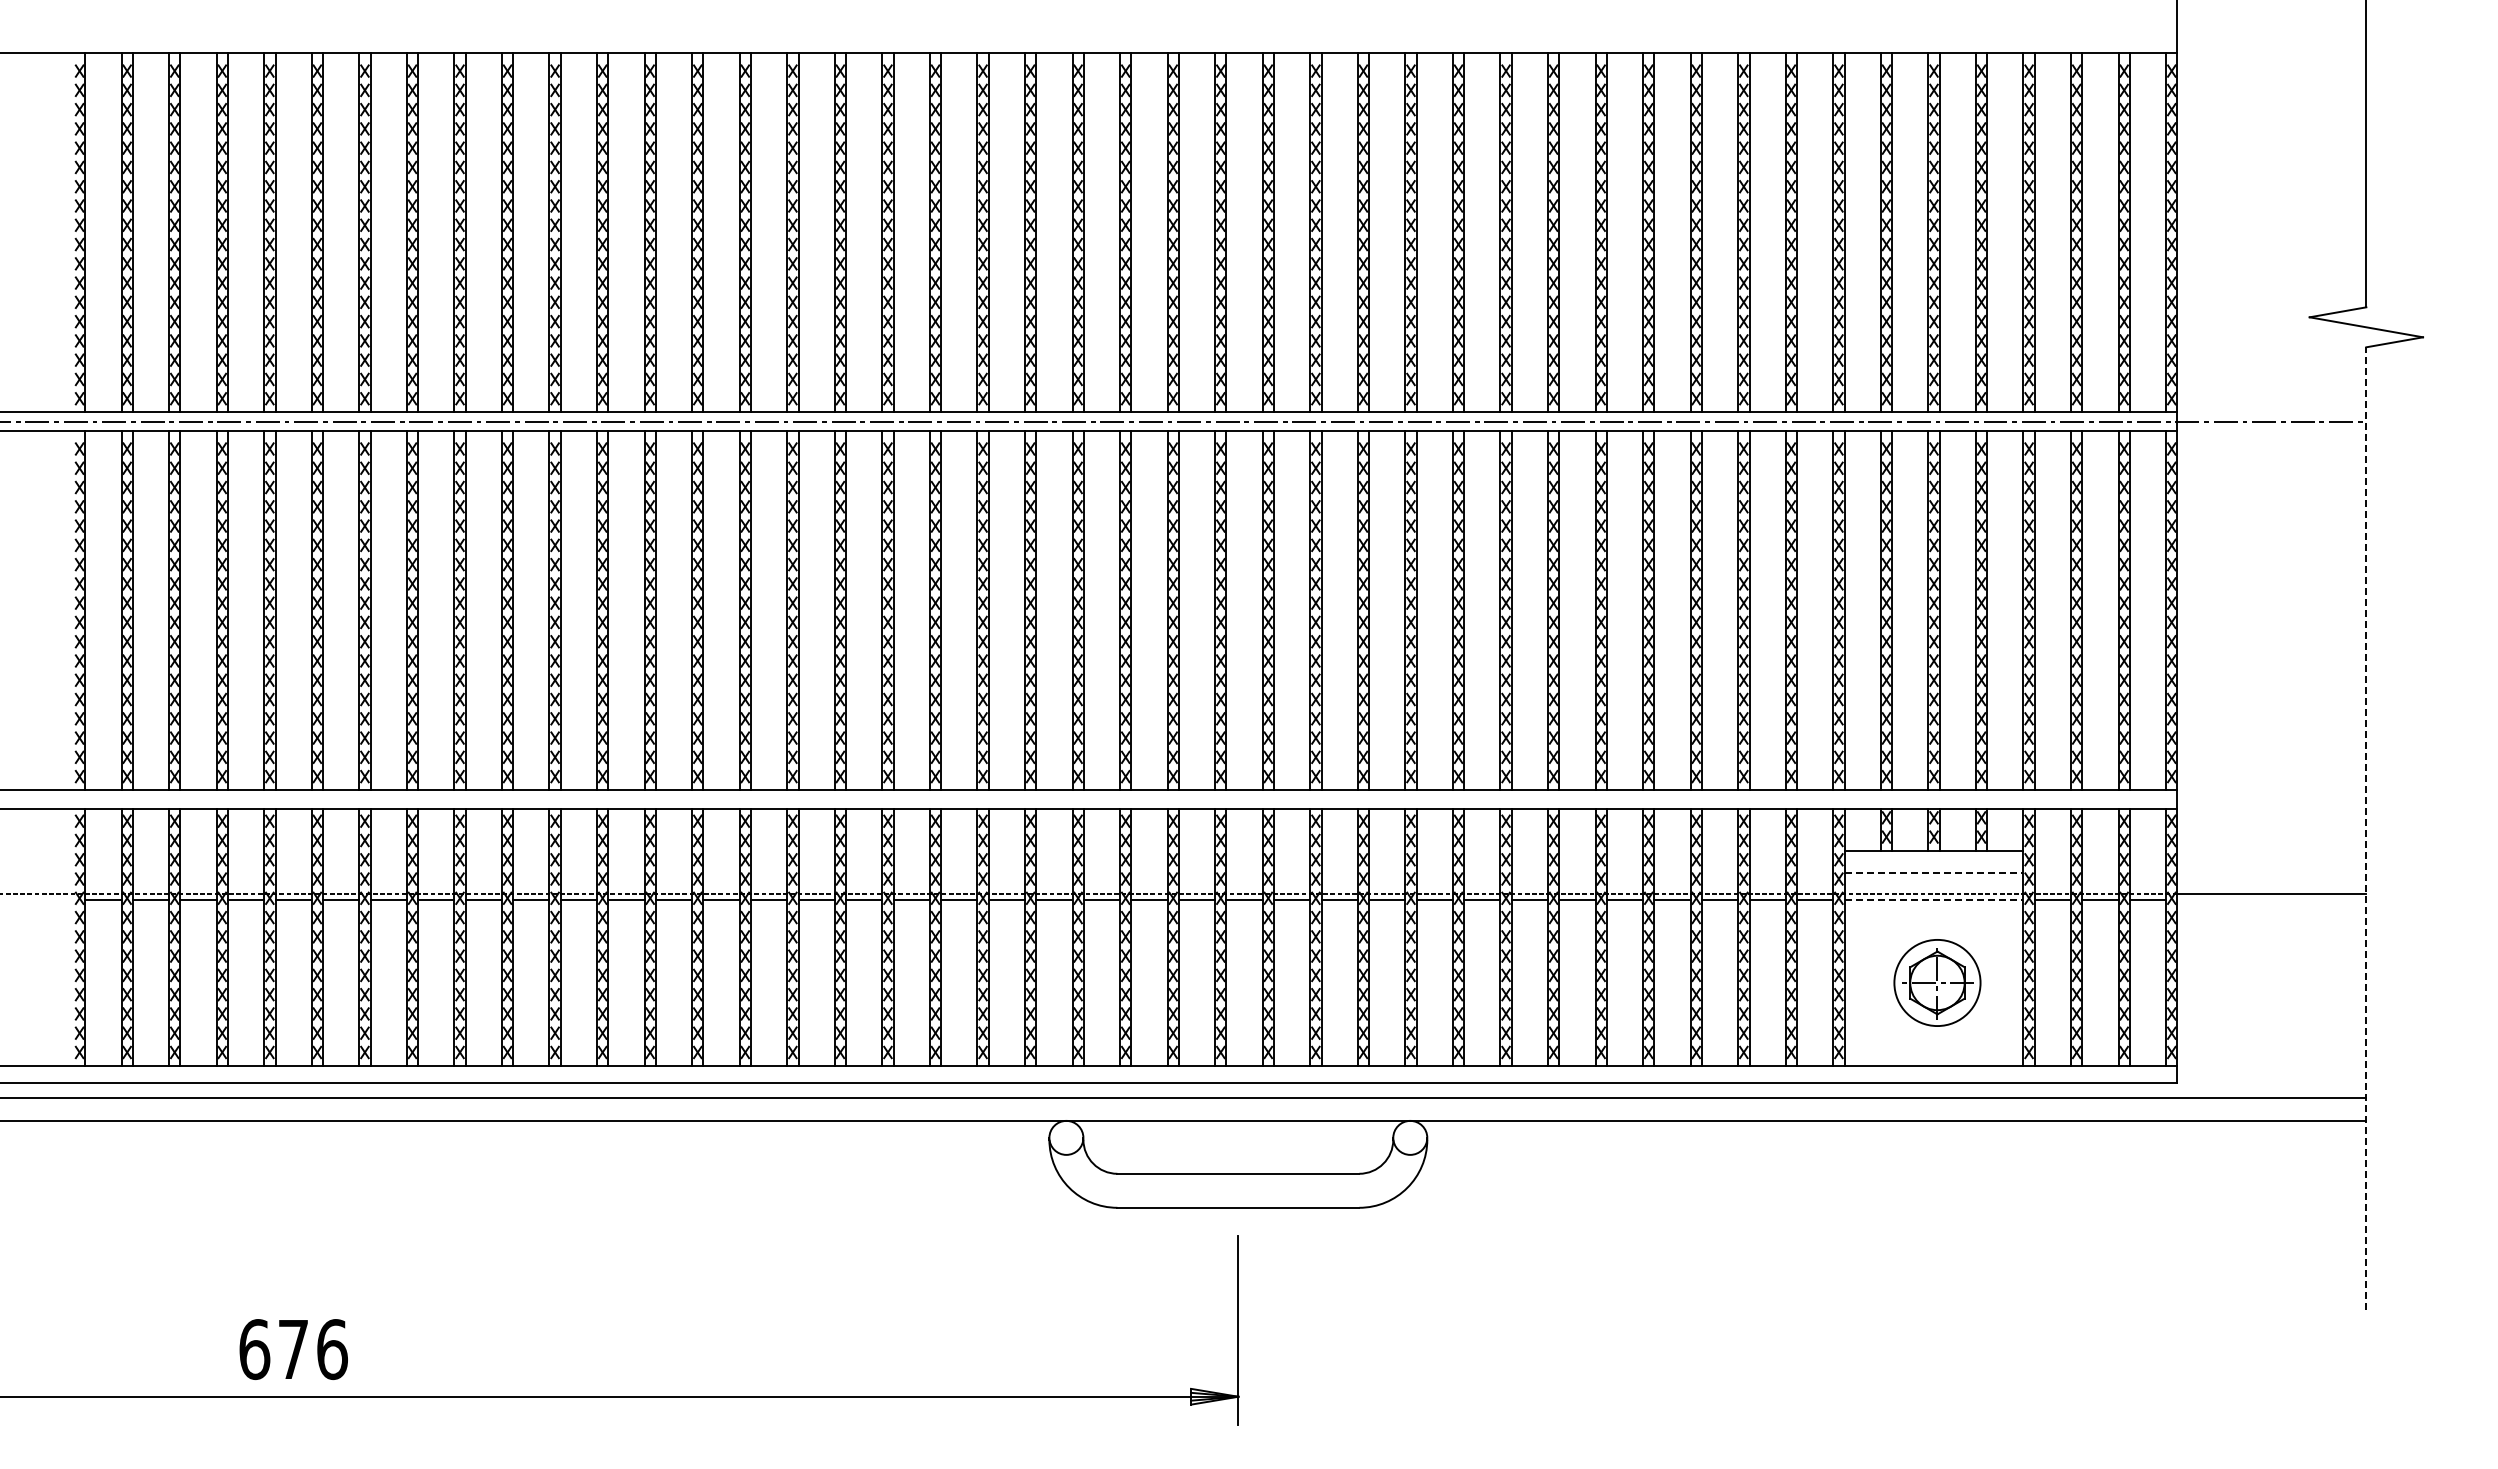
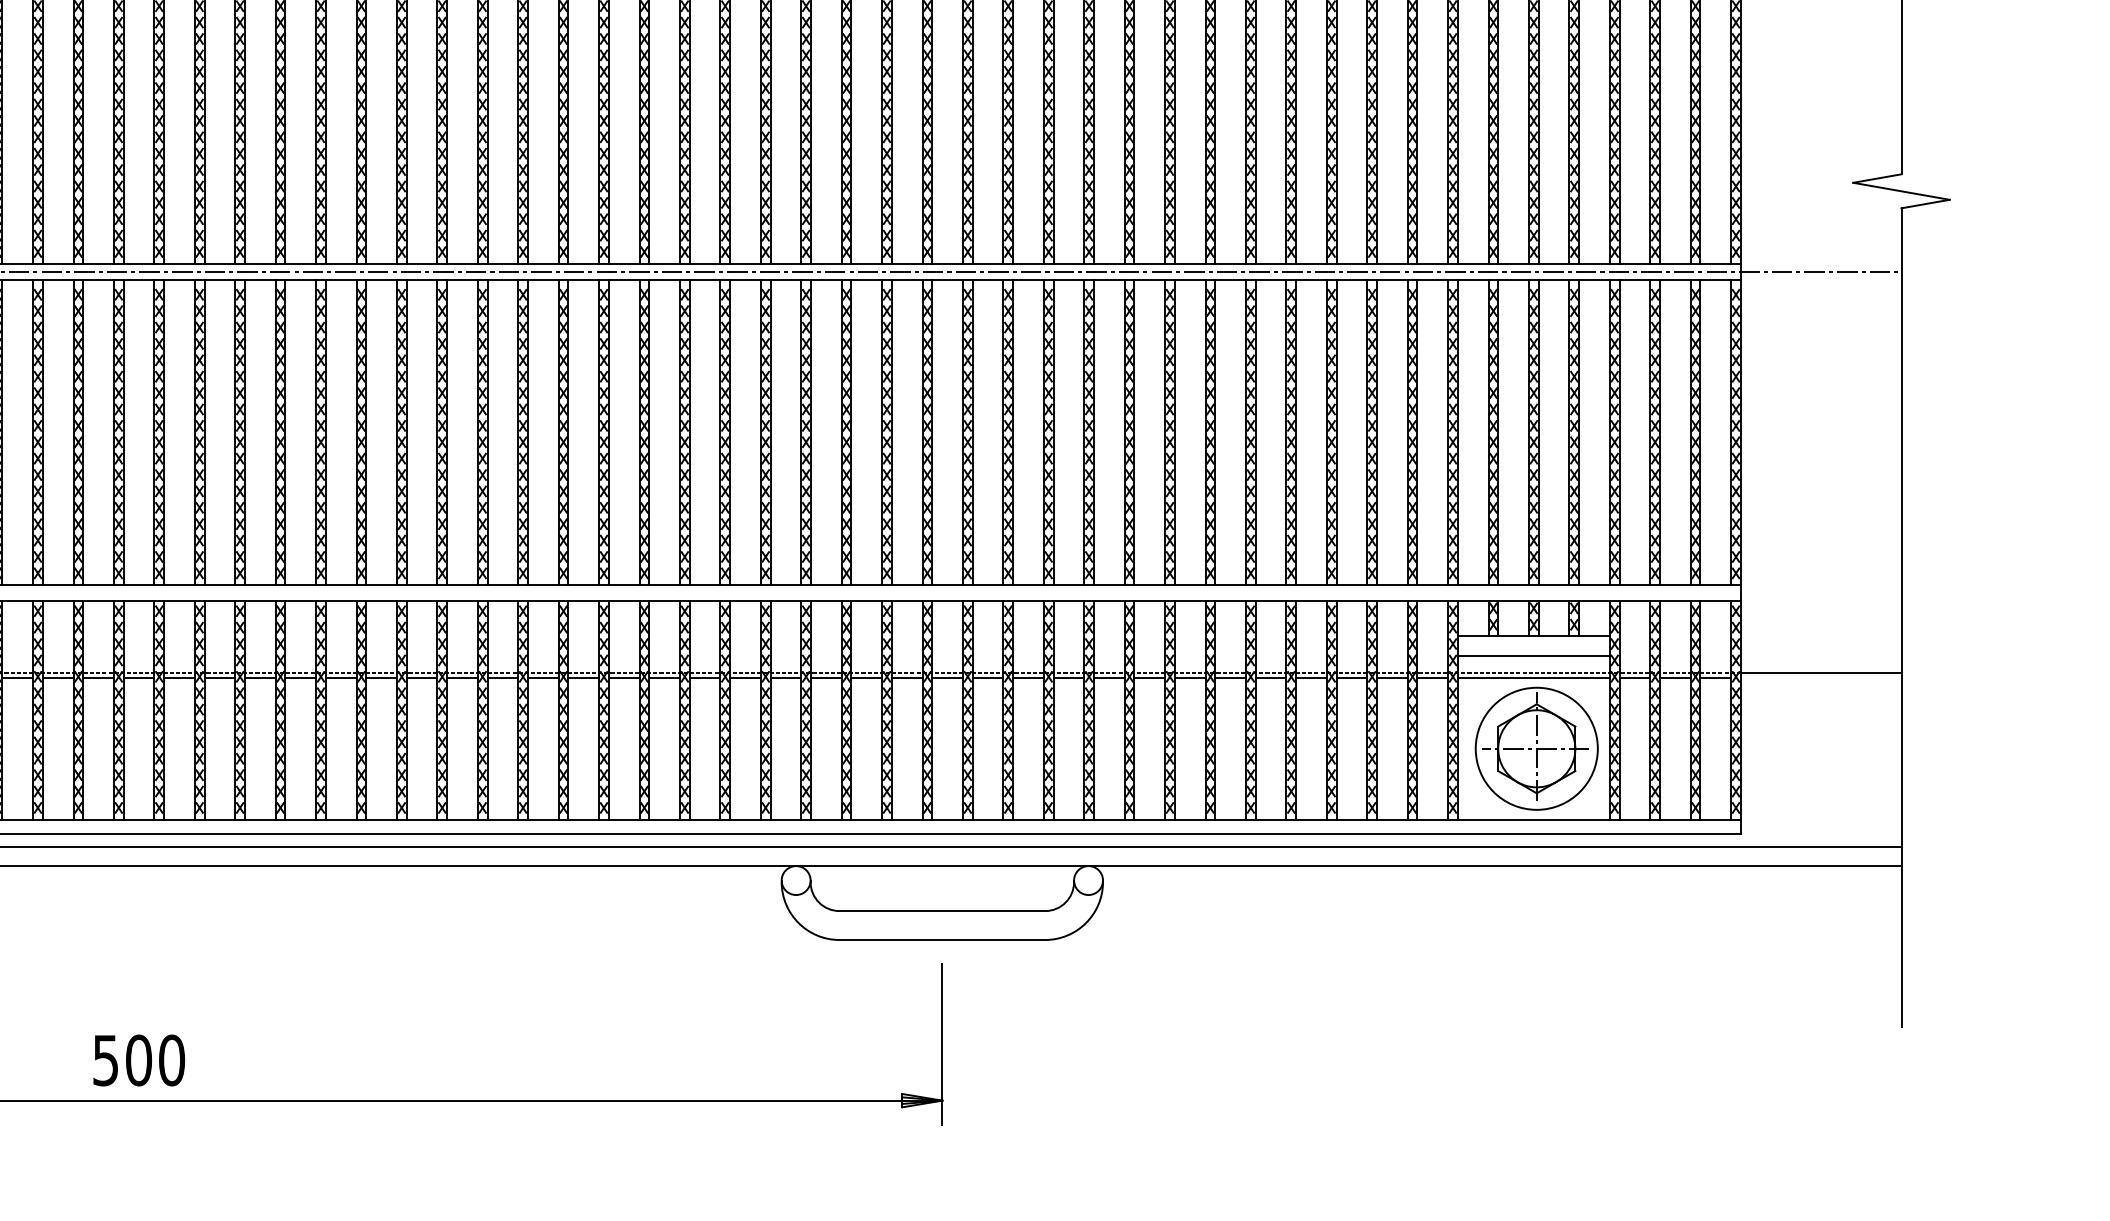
line: (2366, 828) -> (1901, 617), dashed -> solid
line: (1934, 873) -> (1534, 655), dashed -> solid
line: (1934, 899) -> (1534, 677), dashed -> solid
part: (1937, 982) -> (1536, 748), size x1.67
text: (293, 1349) -> (138, 1060), 676 -> 500

